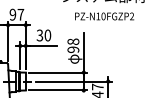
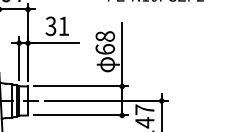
text: (47, 35) -> (63, 26), 30 -> 31
text: (73, 49) -> (105, 48), 98 -> 68

